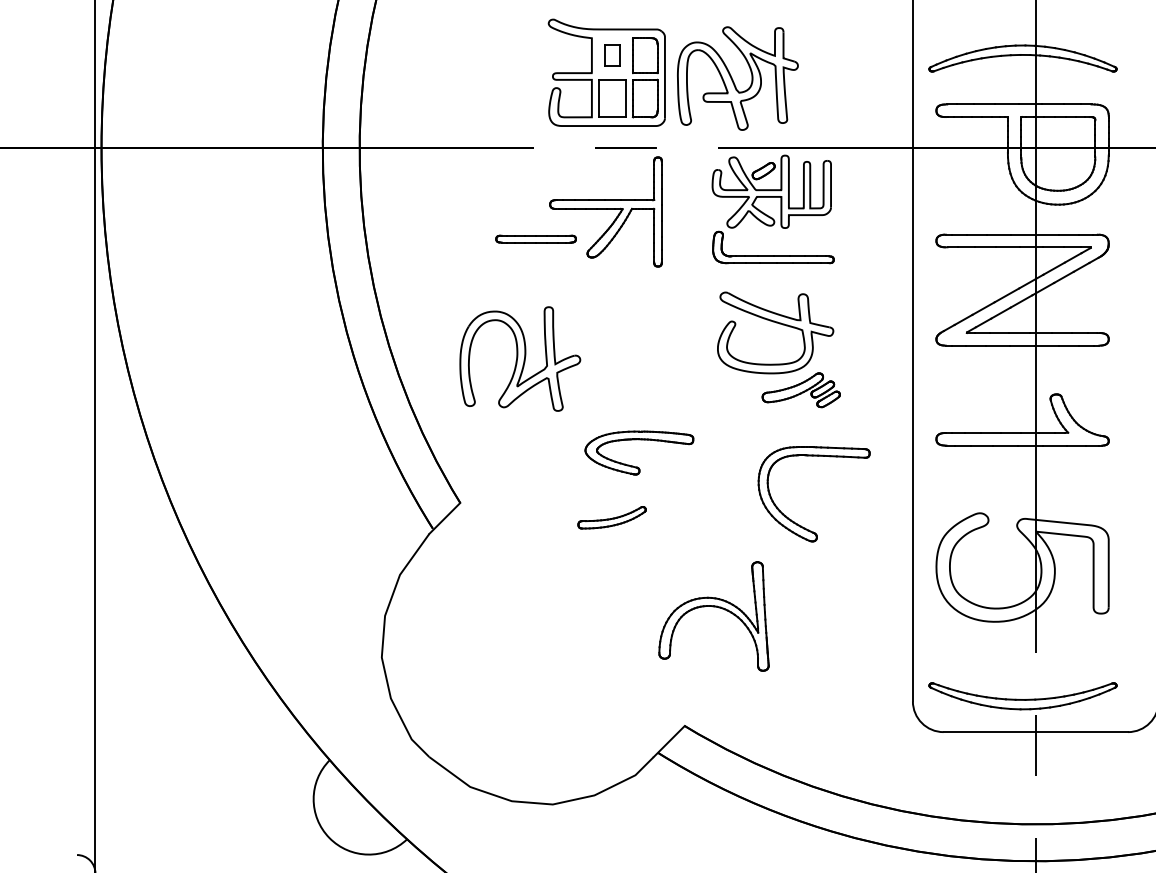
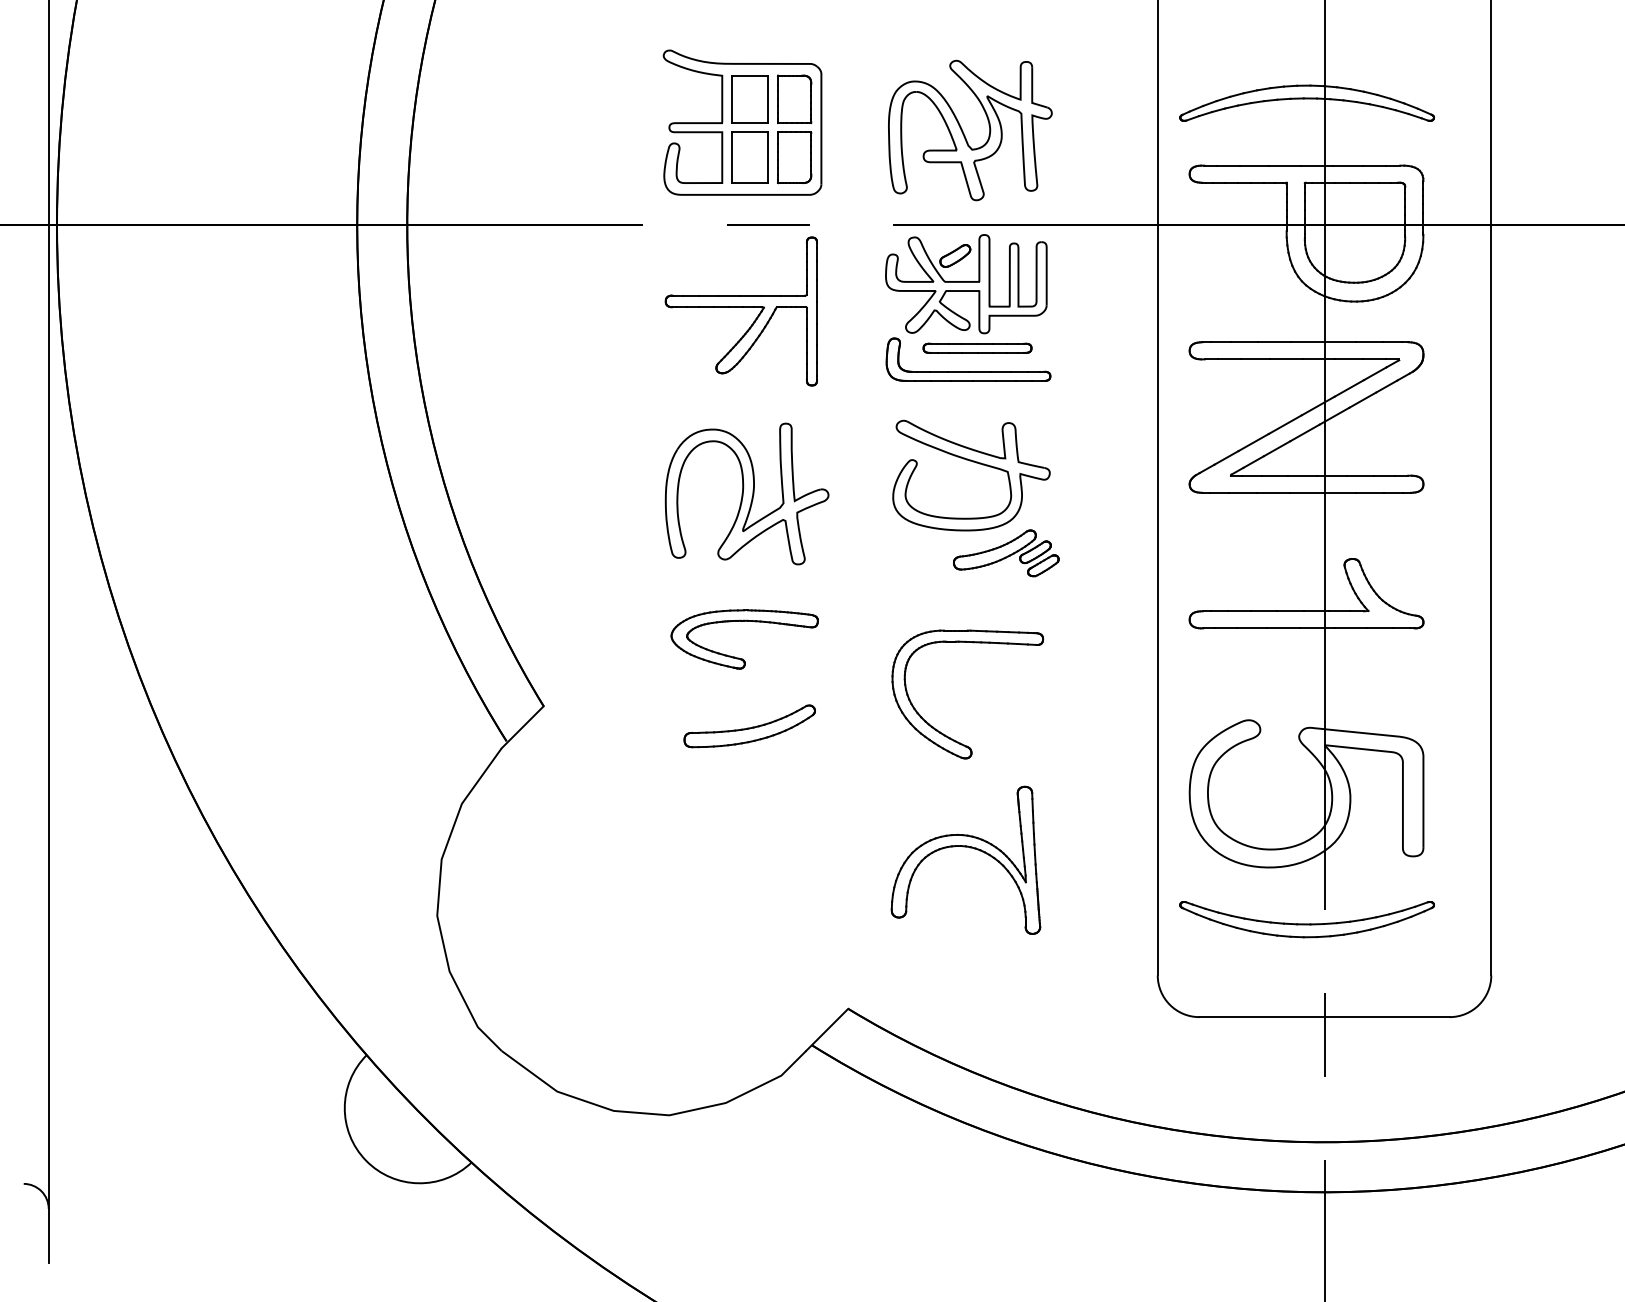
part: (611, 55) -> (749, 99), size x1.67
part: (733, 80) -> (964, 133), moved
part: (536, 238) -> (977, 347), moved
part: (519, 358) -> (746, 493), moved
part: (639, 439) -> (744, 621), moved
part: (611, 517) -> (749, 726), size x1.43
part: (797, 523) -> (945, 734), moved
part: (713, 607) -> (965, 847), moved
part: (1022, 696) -> (1306, 919), moved

